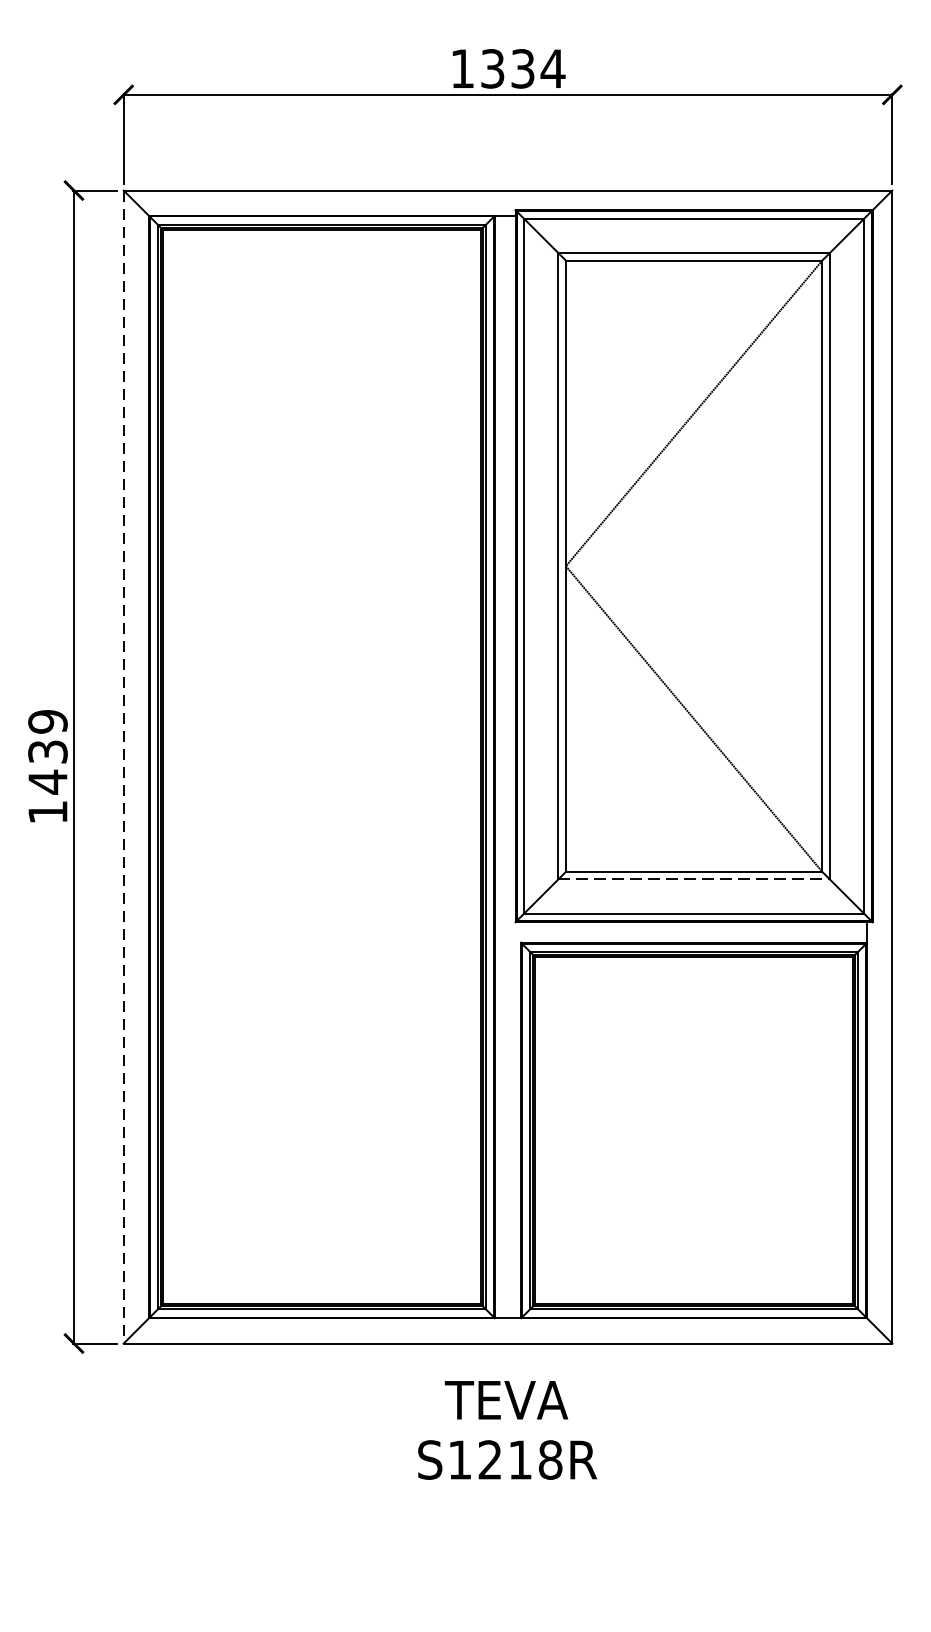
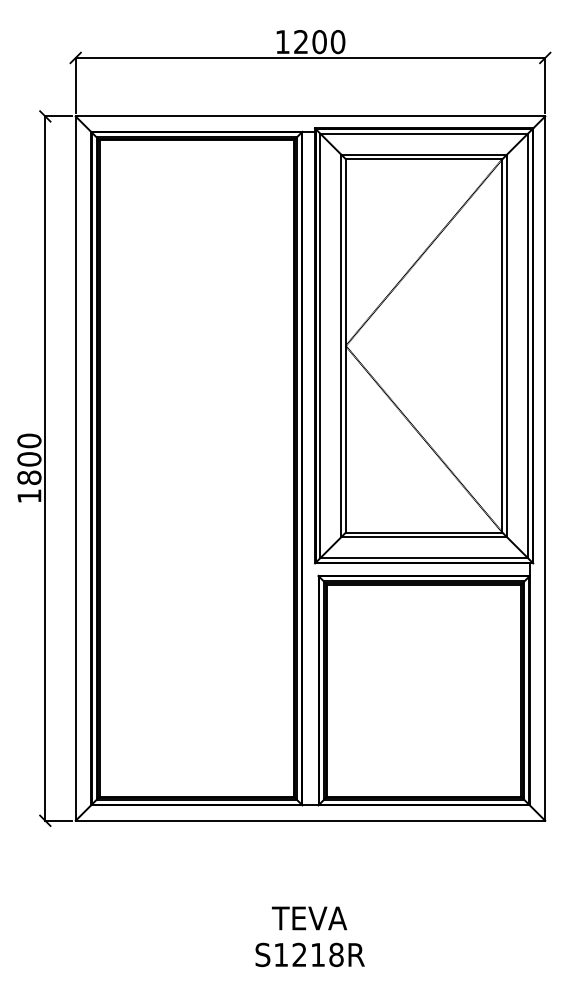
text: (522, 69) -> (319, 42), 1334 -> 1200
text: (48, 752) -> (29, 459), 1439 -> 1800
line: (123, 768) -> (75, 469), dashed -> solid
line: (694, 879) -> (424, 537), dashed -> solid
text: (506, 1429) -> (309, 936), moved

